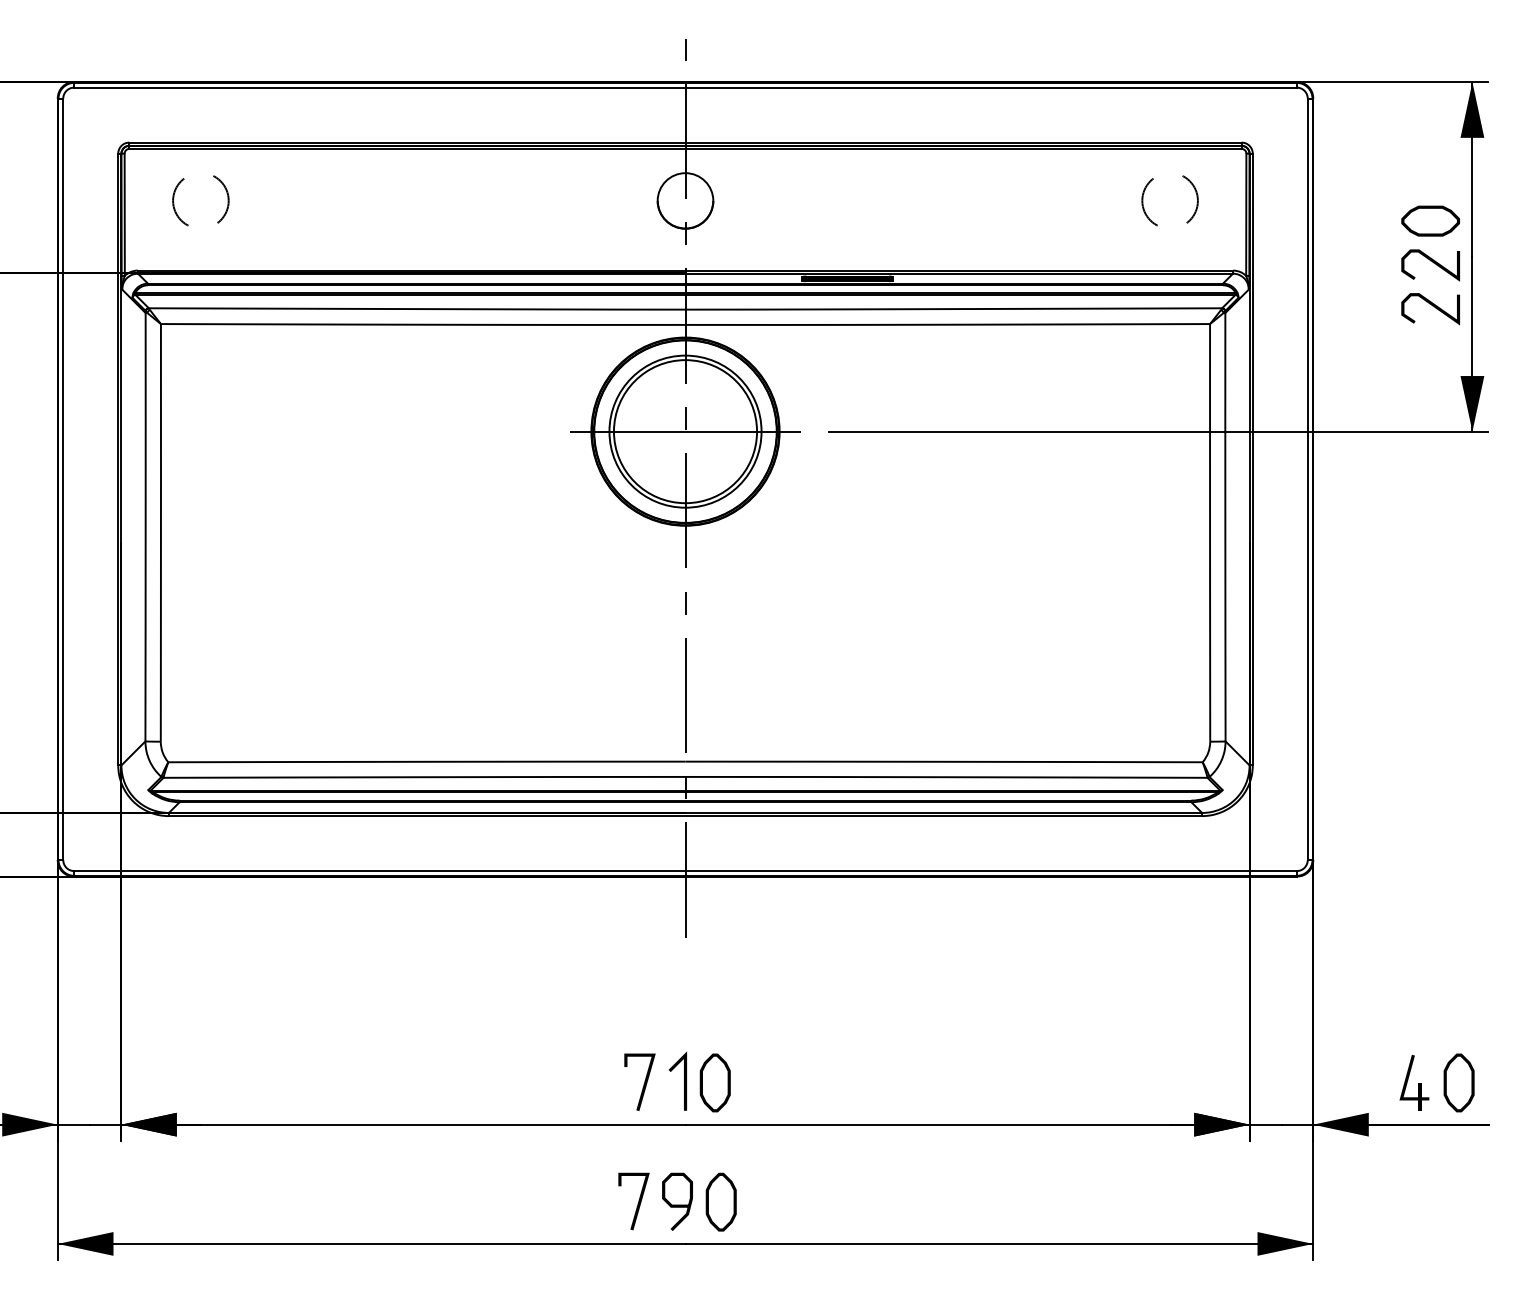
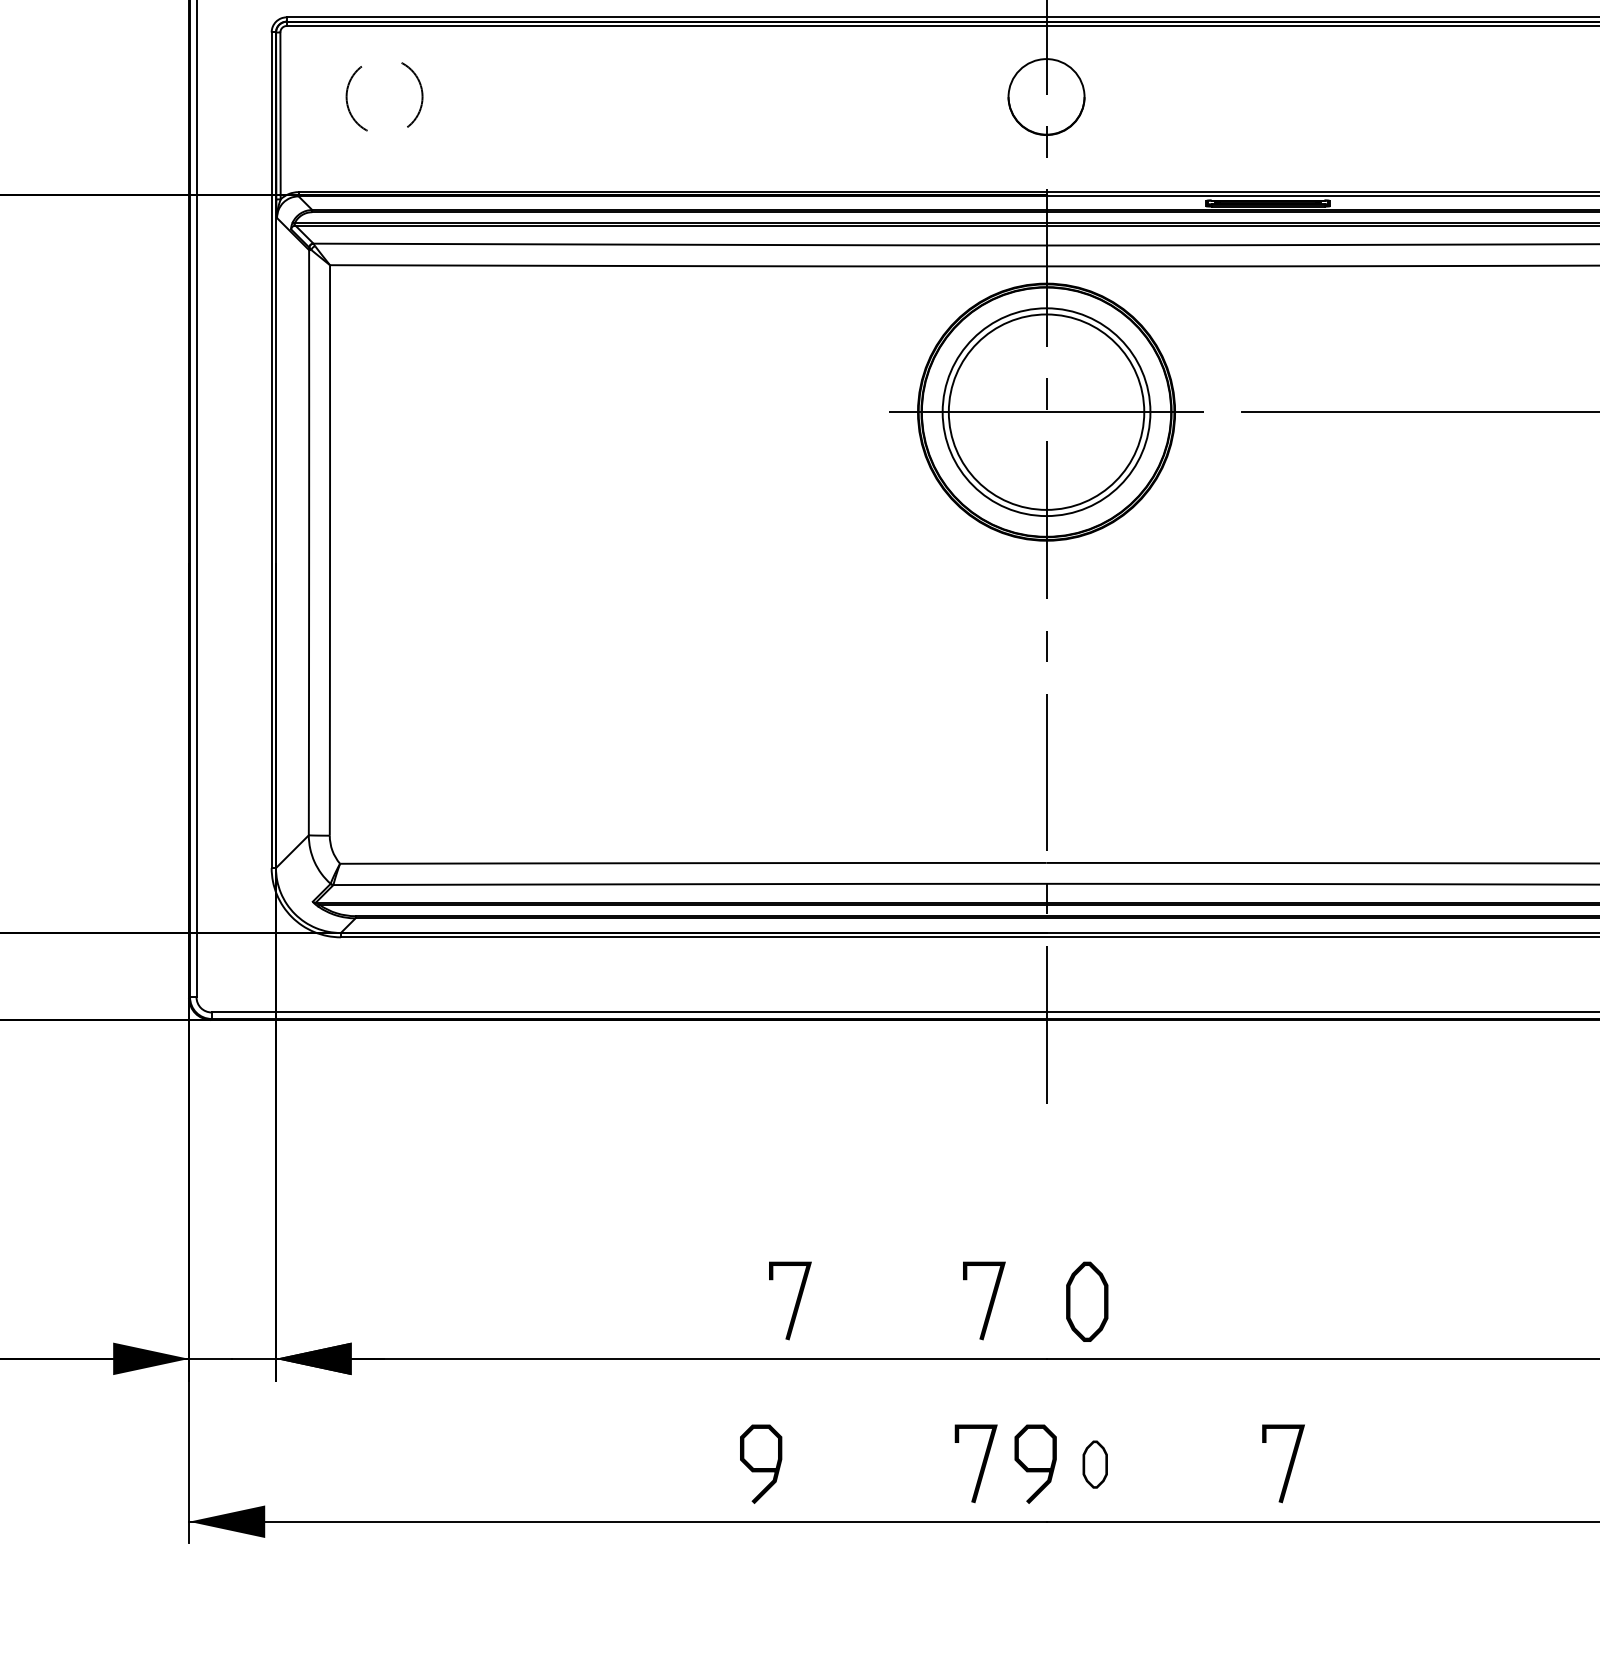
line: (684, 1080) -> (1045, 1298), removed
line: (502, 1081) -> (796, 1299), added
part: (720, 1201) -> (1094, 1463), size x0.6
line: (862, 1203) -> (1288, 1466), added
curve: (476, 1204) -> (761, 1467), added

